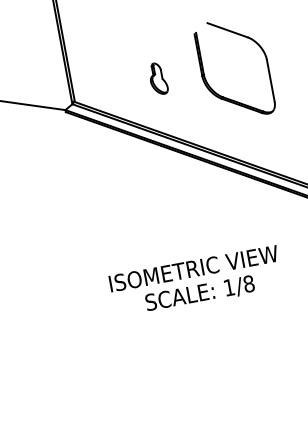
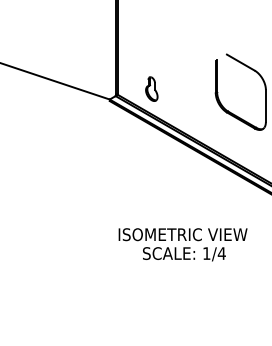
part: (157, 78) -> (151, 88), moved
text: (248, 283) -> (221, 253), 1/8 -> 1/4

